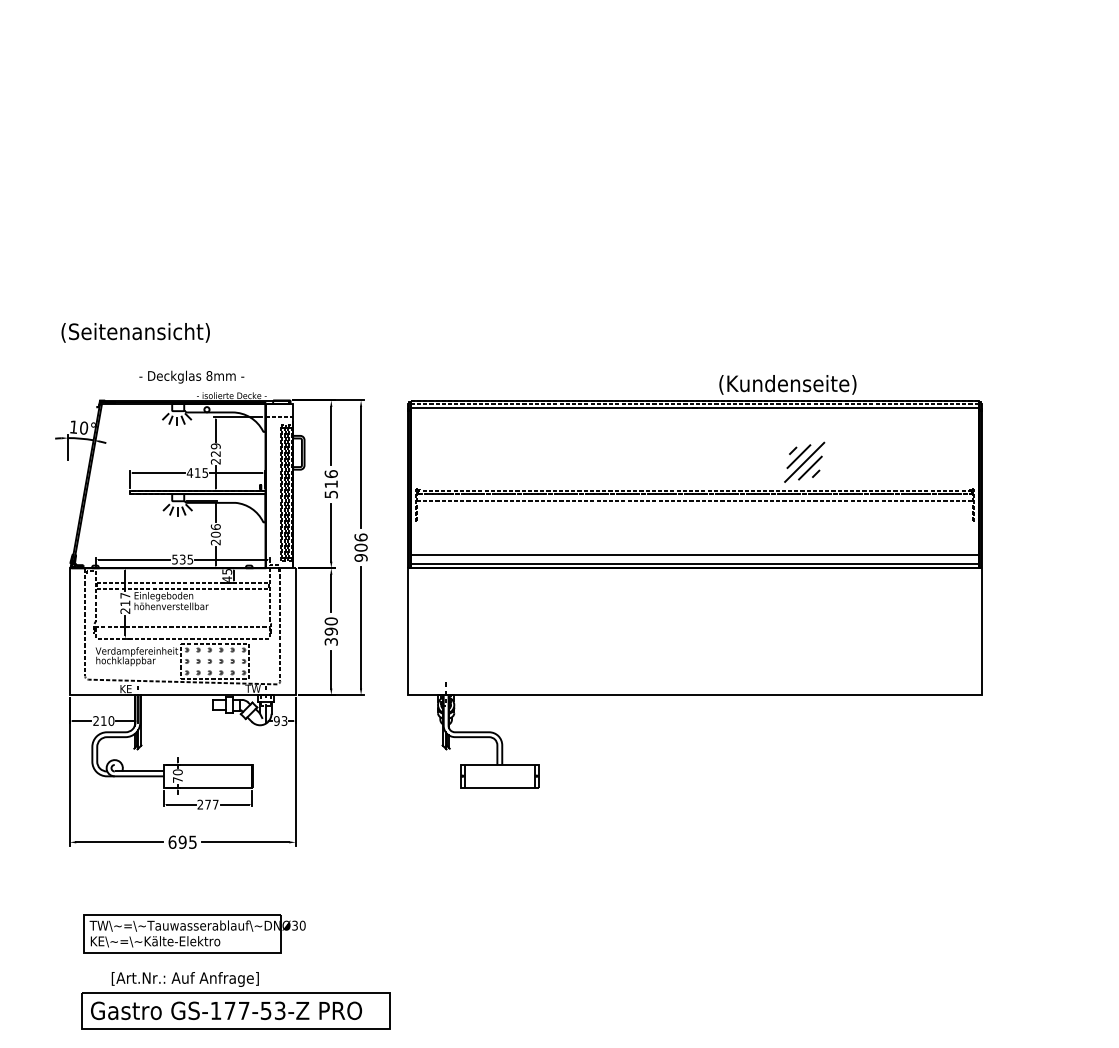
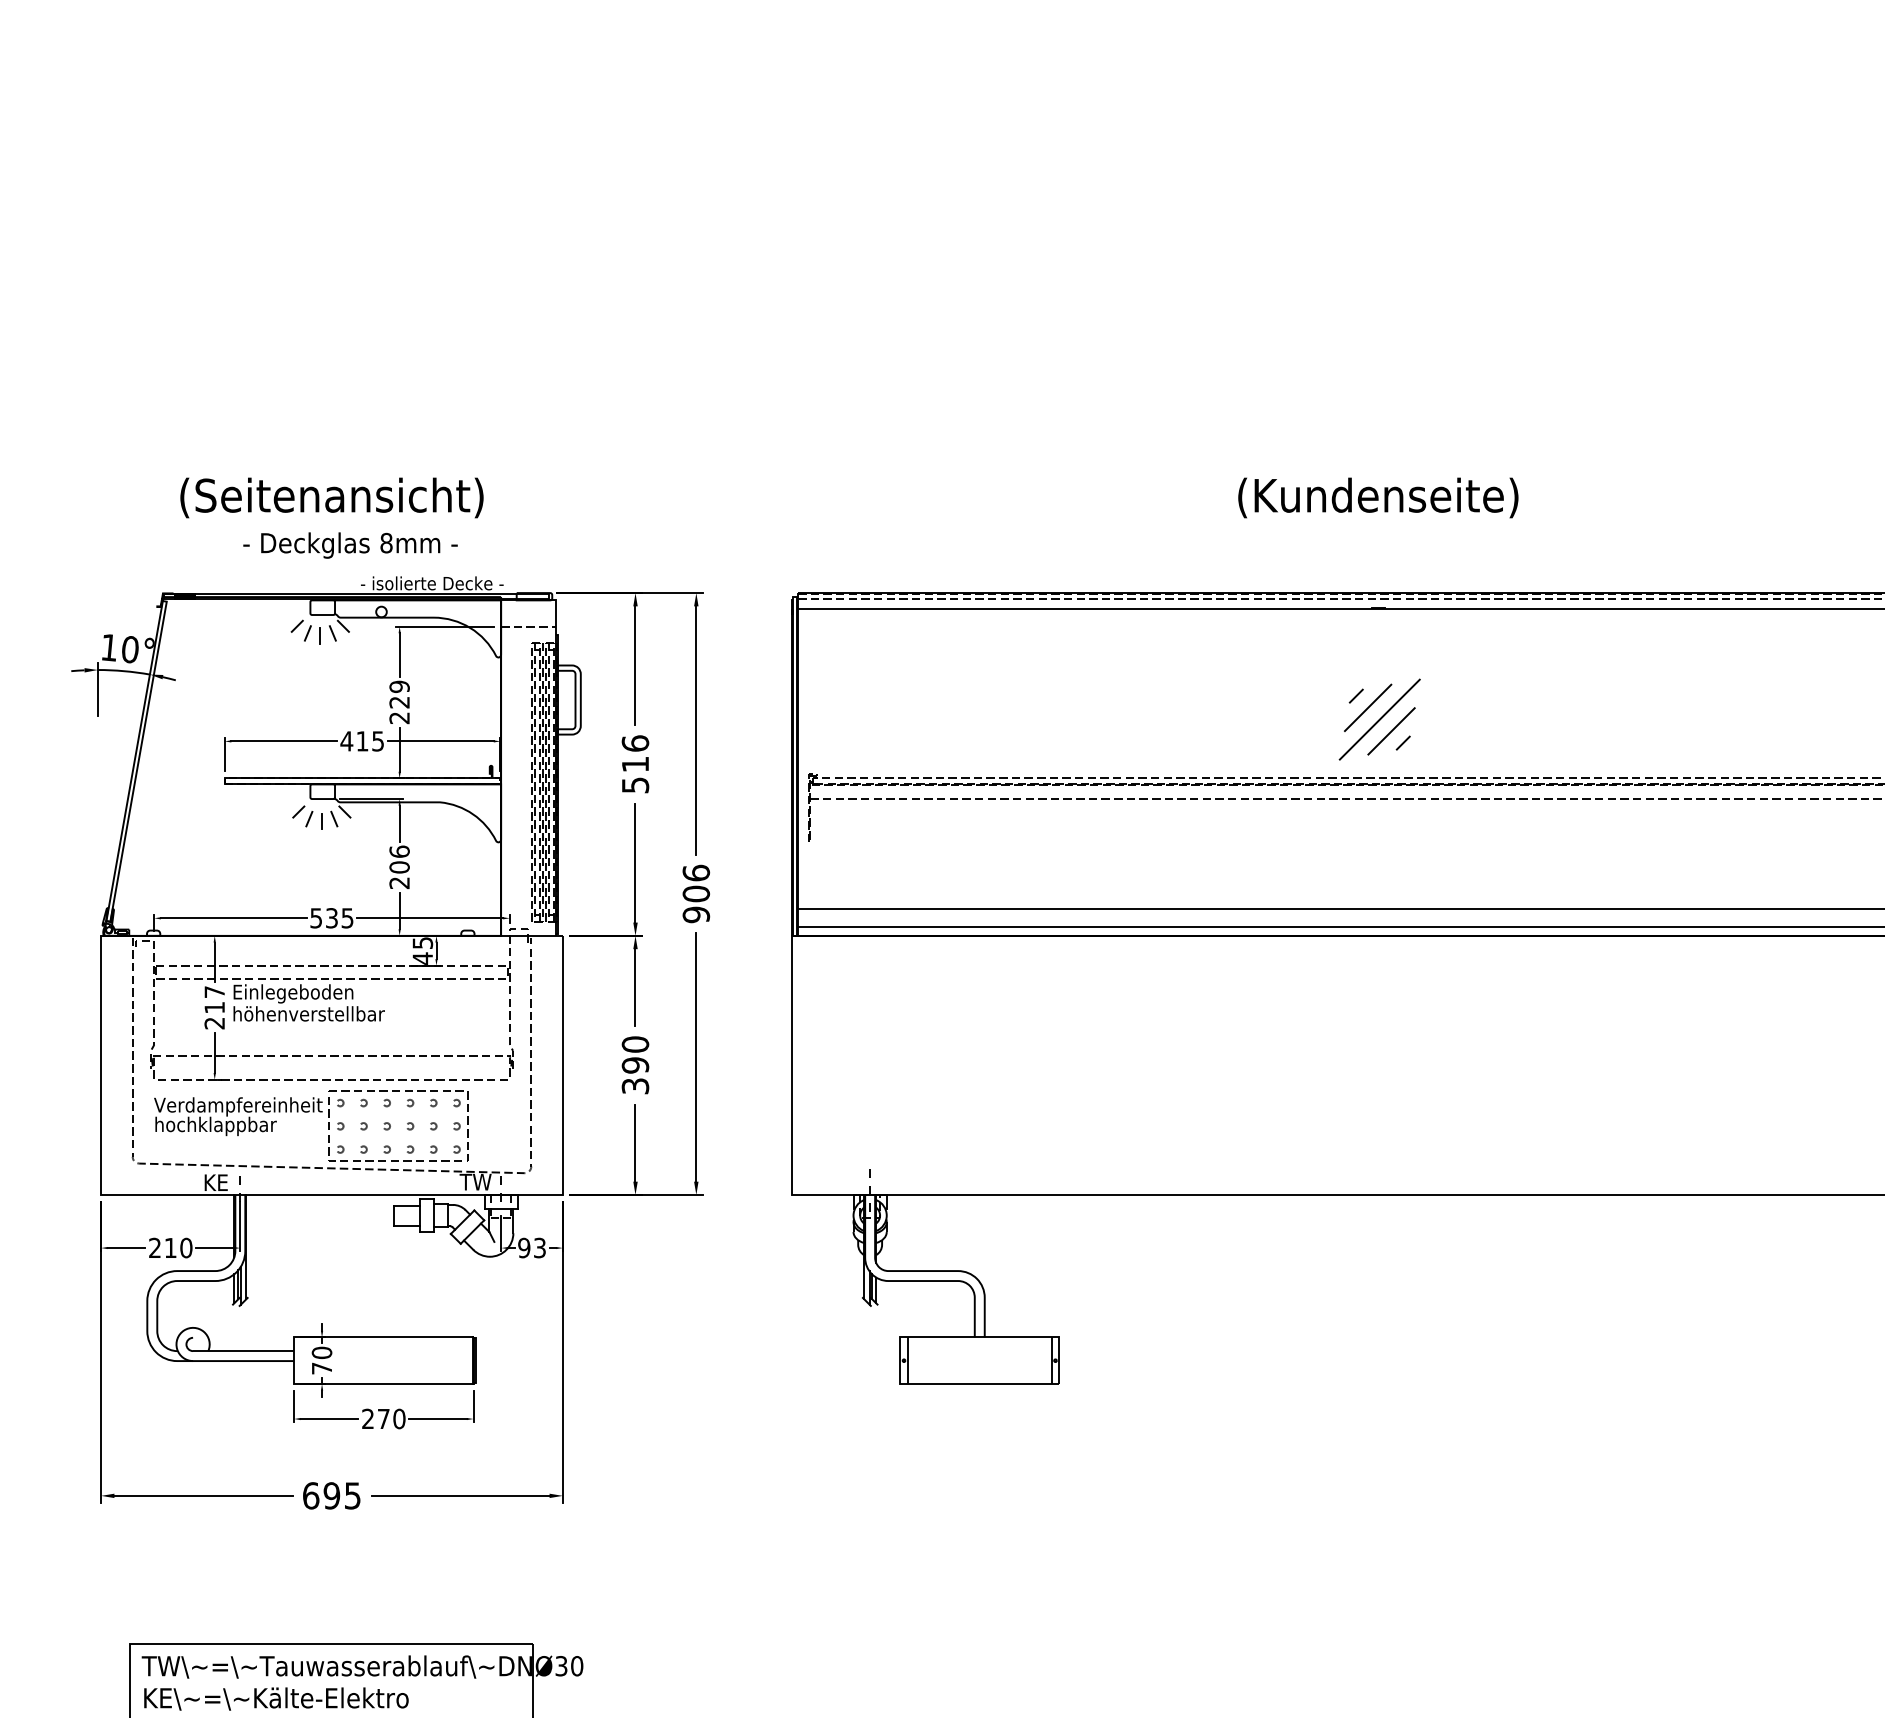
text: (135, 332) -> (331, 497), moved
text: (787, 384) -> (1377, 497), moved
part: (804, 461) -> (1379, 717), moved
text: (215, 804) -> (398, 1418), 277 -> 270

